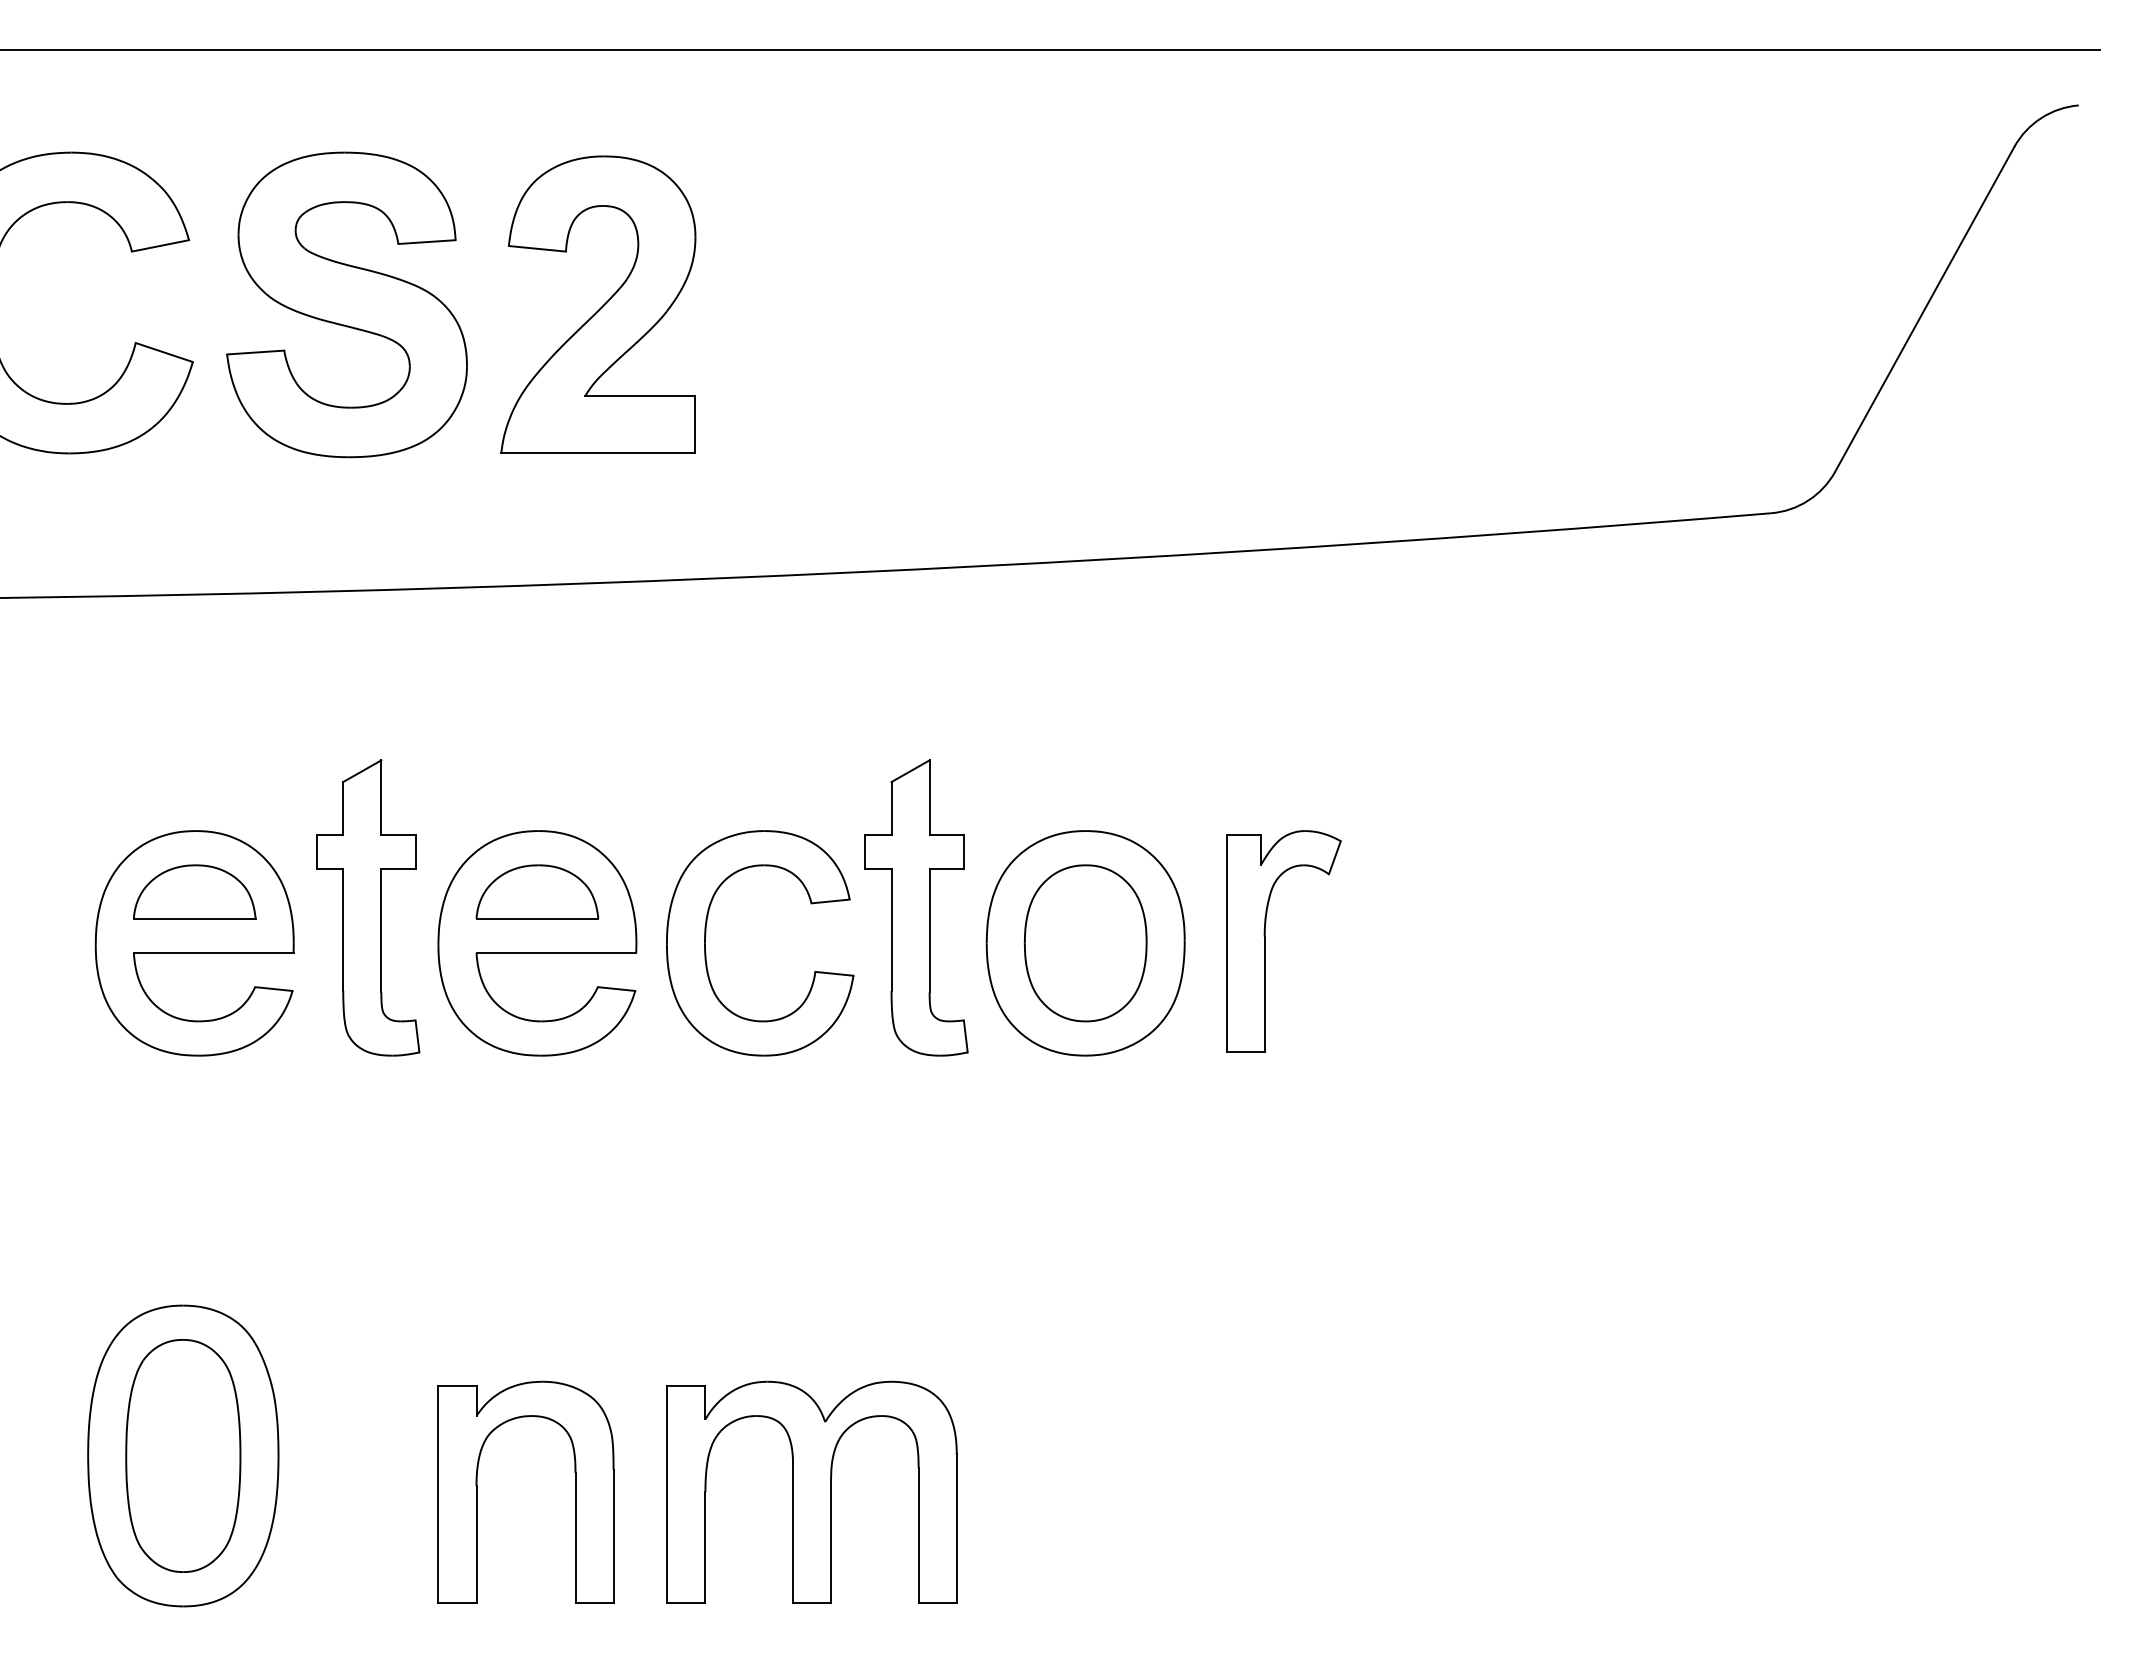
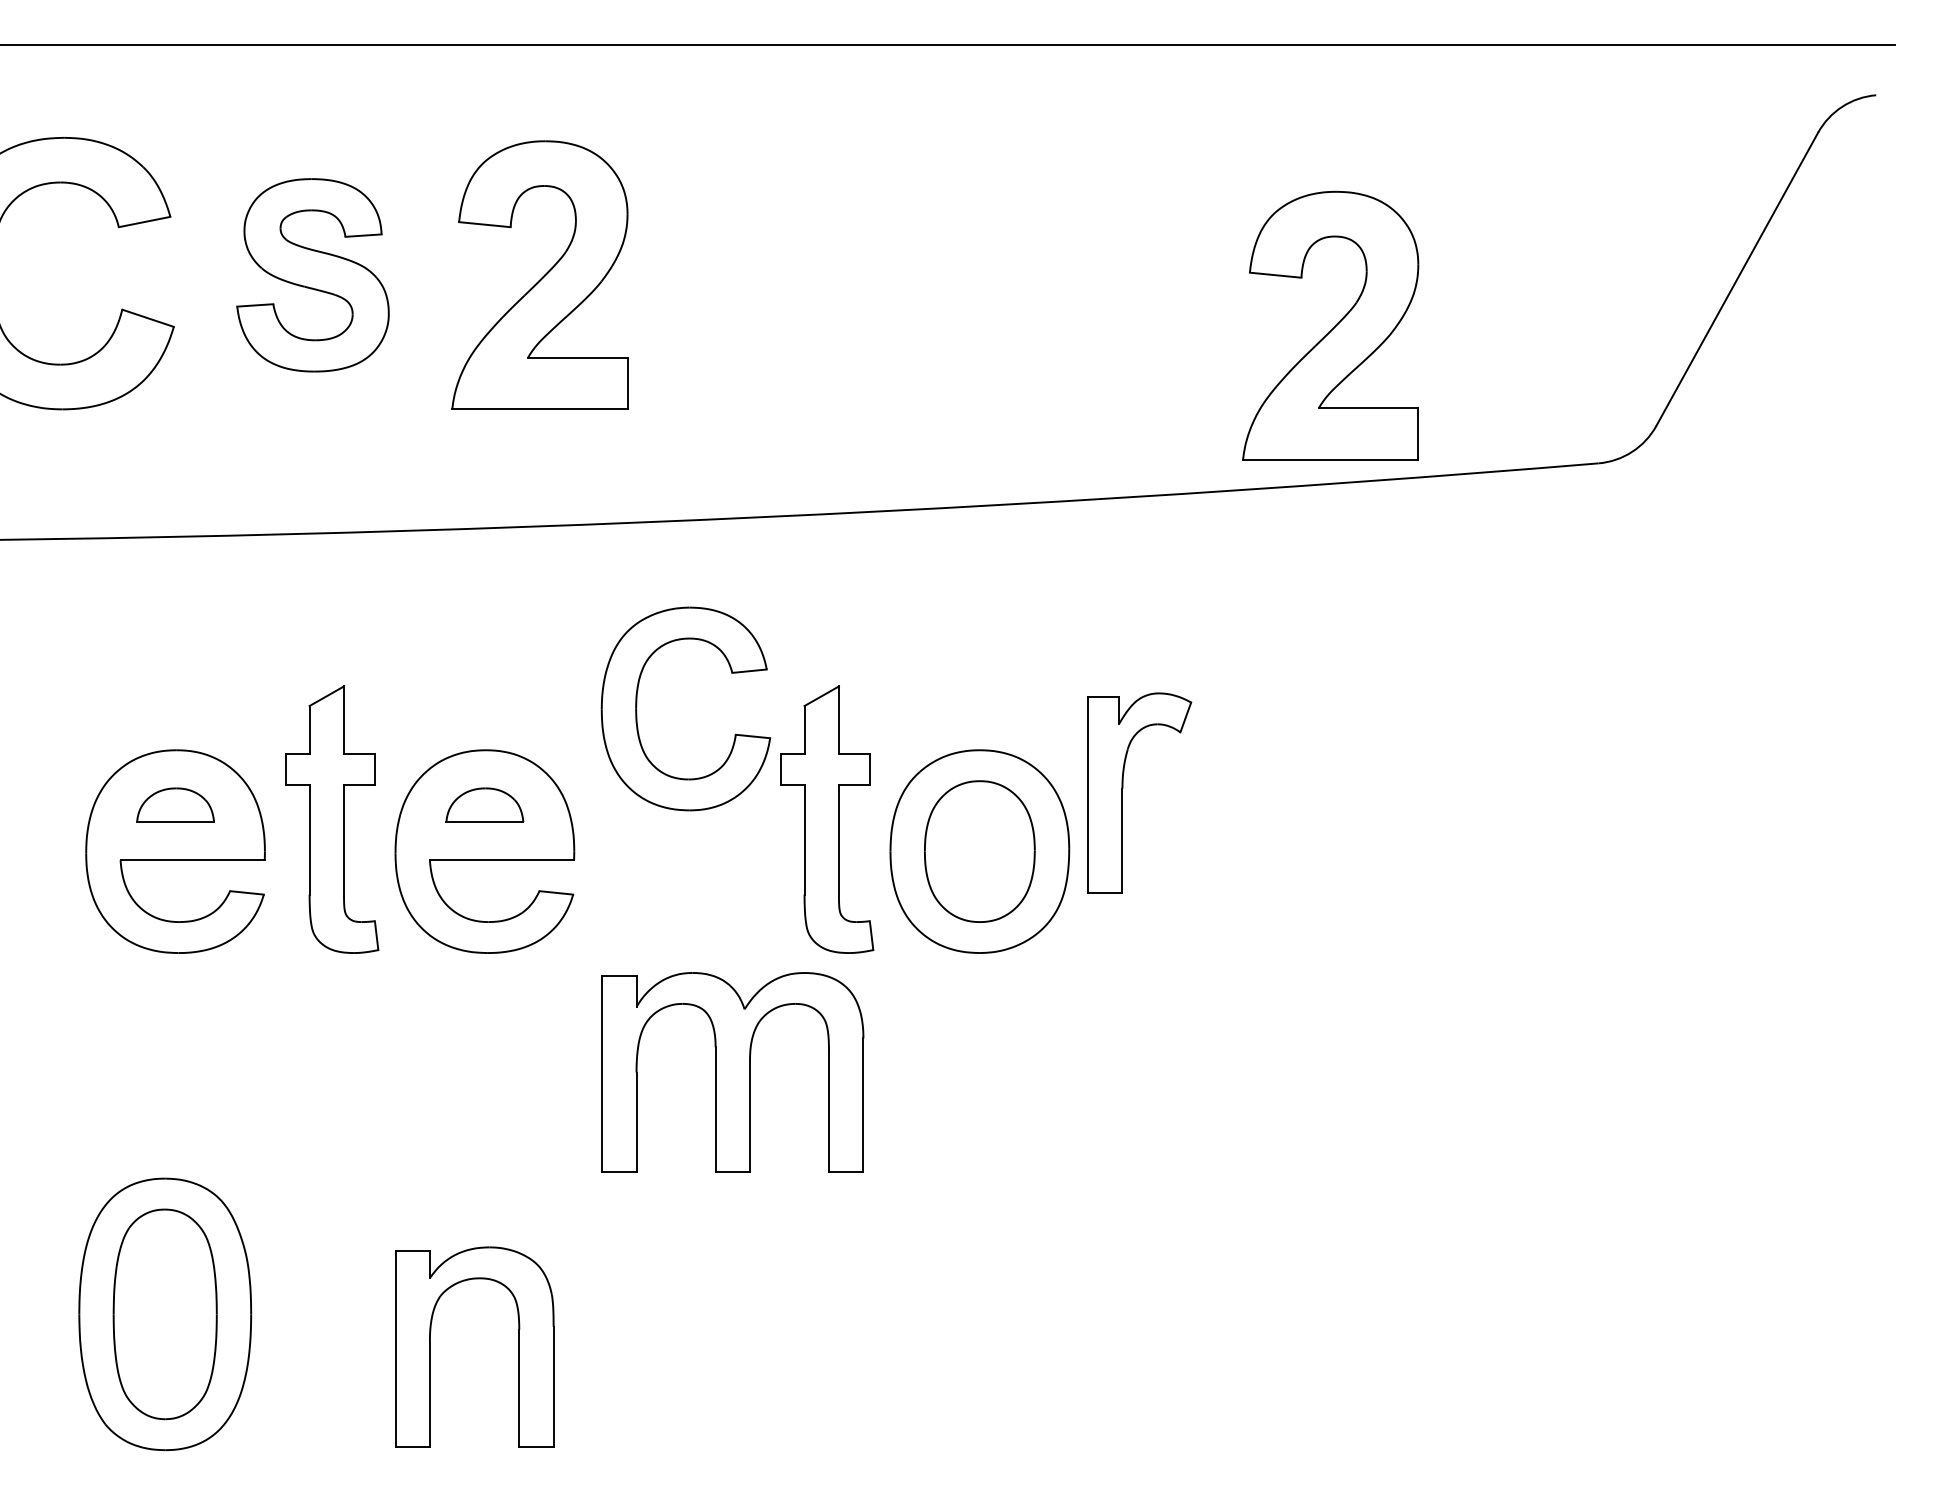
part: (346, 304) -> (312, 274), size x0.7
part: (1474, 360) -> (1330, 325), added
part: (194, 891) -> (175, 804), size x0.7
part: (537, 891) -> (484, 804), size x0.7
part: (1265, 941) -> (1123, 793), moved
part: (706, 951) -> (637, 716), moved
part: (811, 1491) -> (732, 1072), moved

